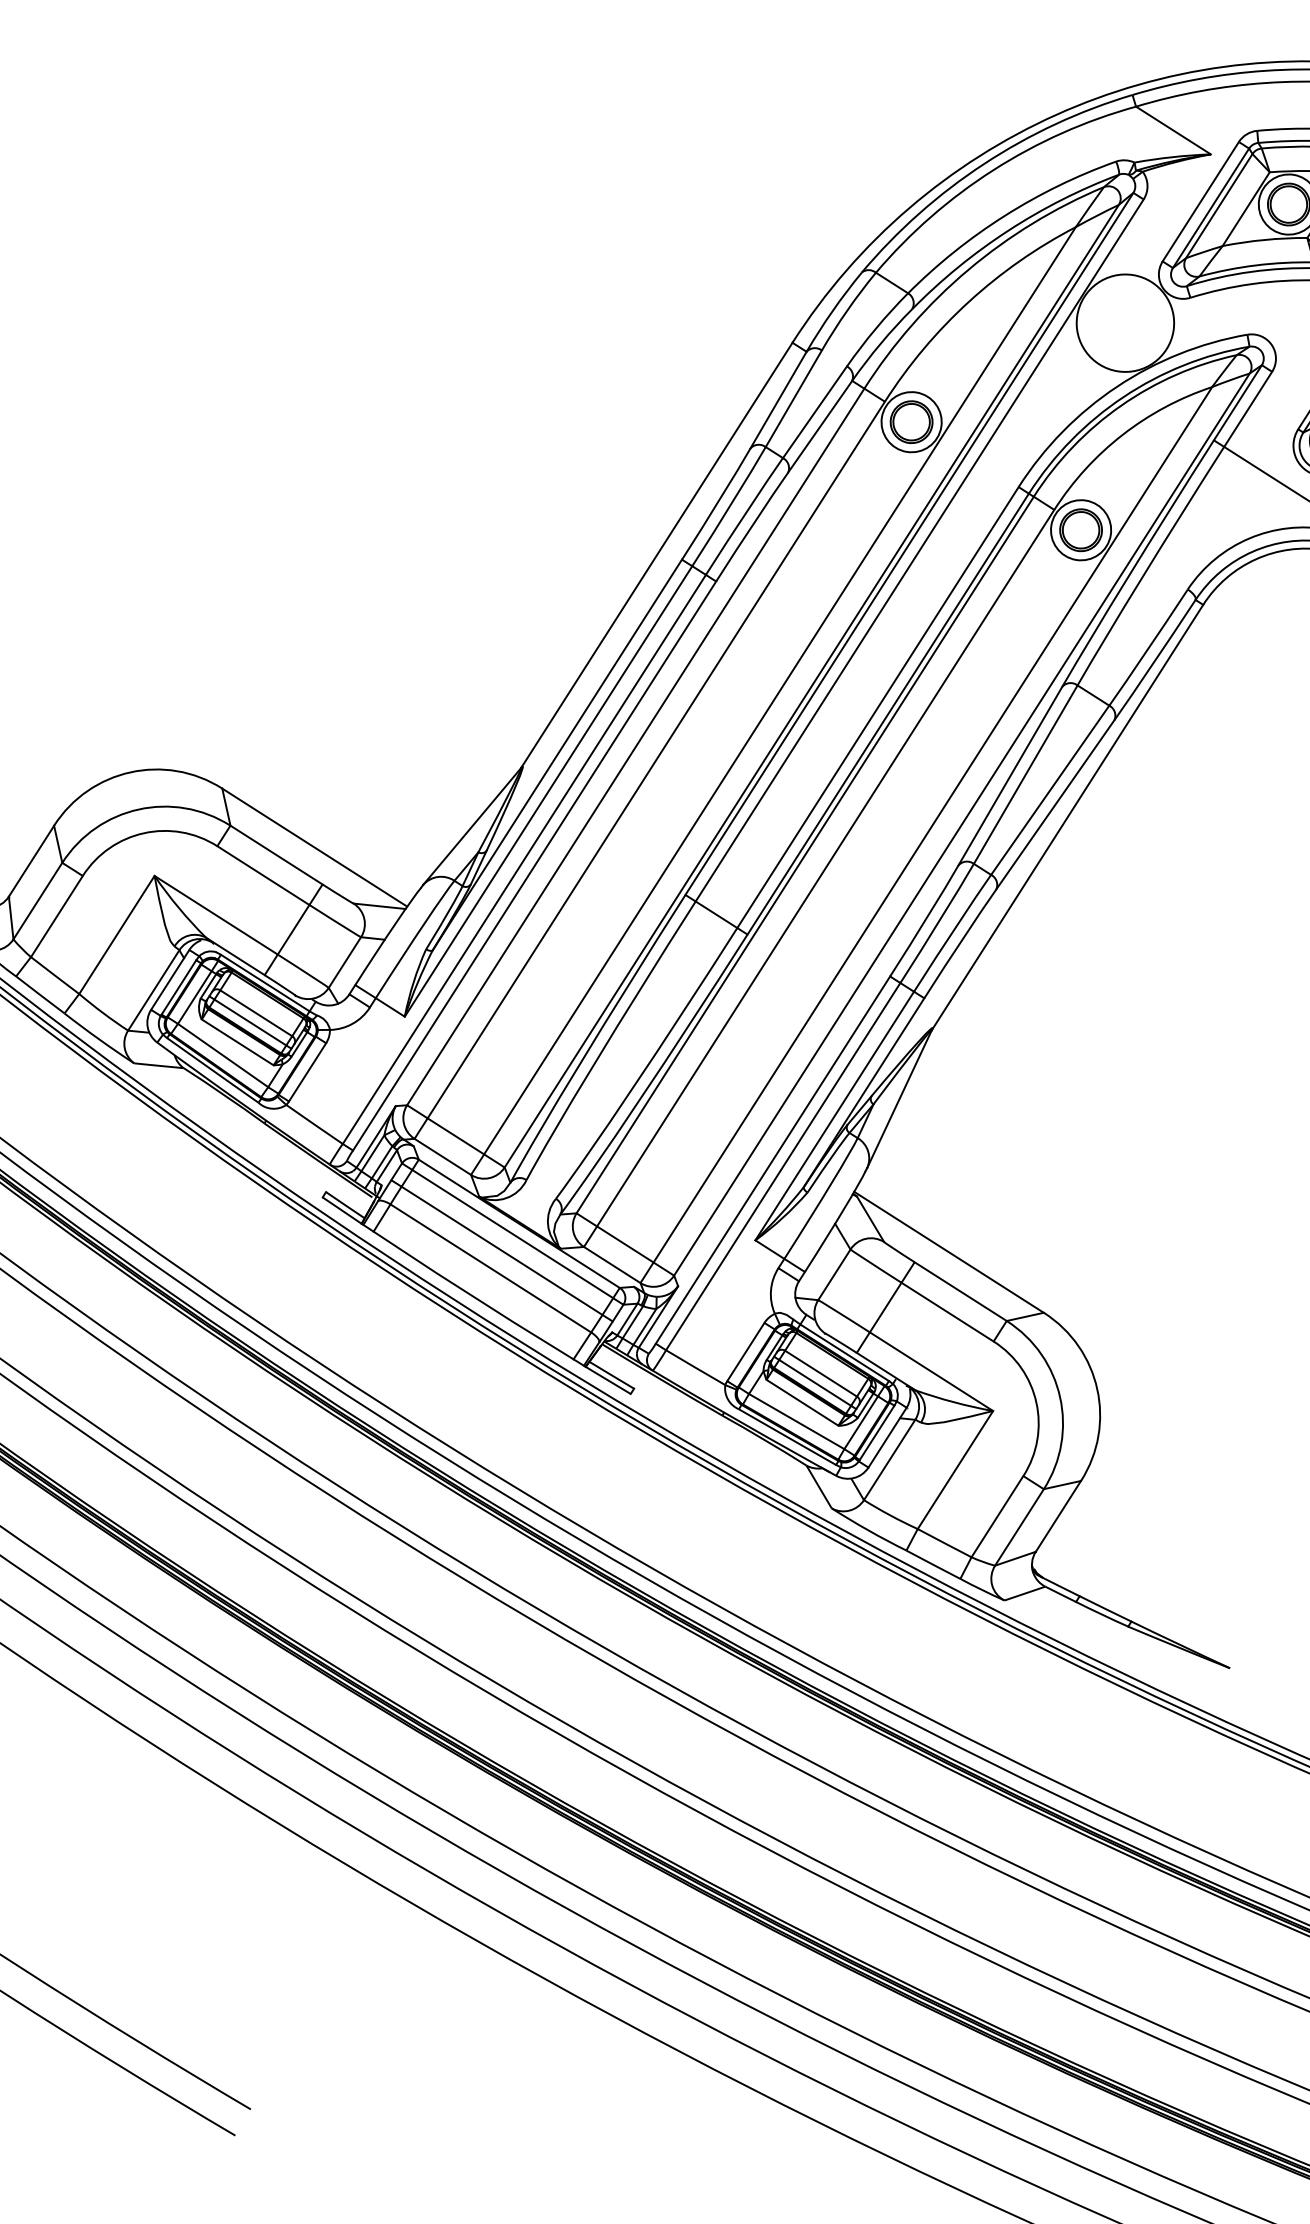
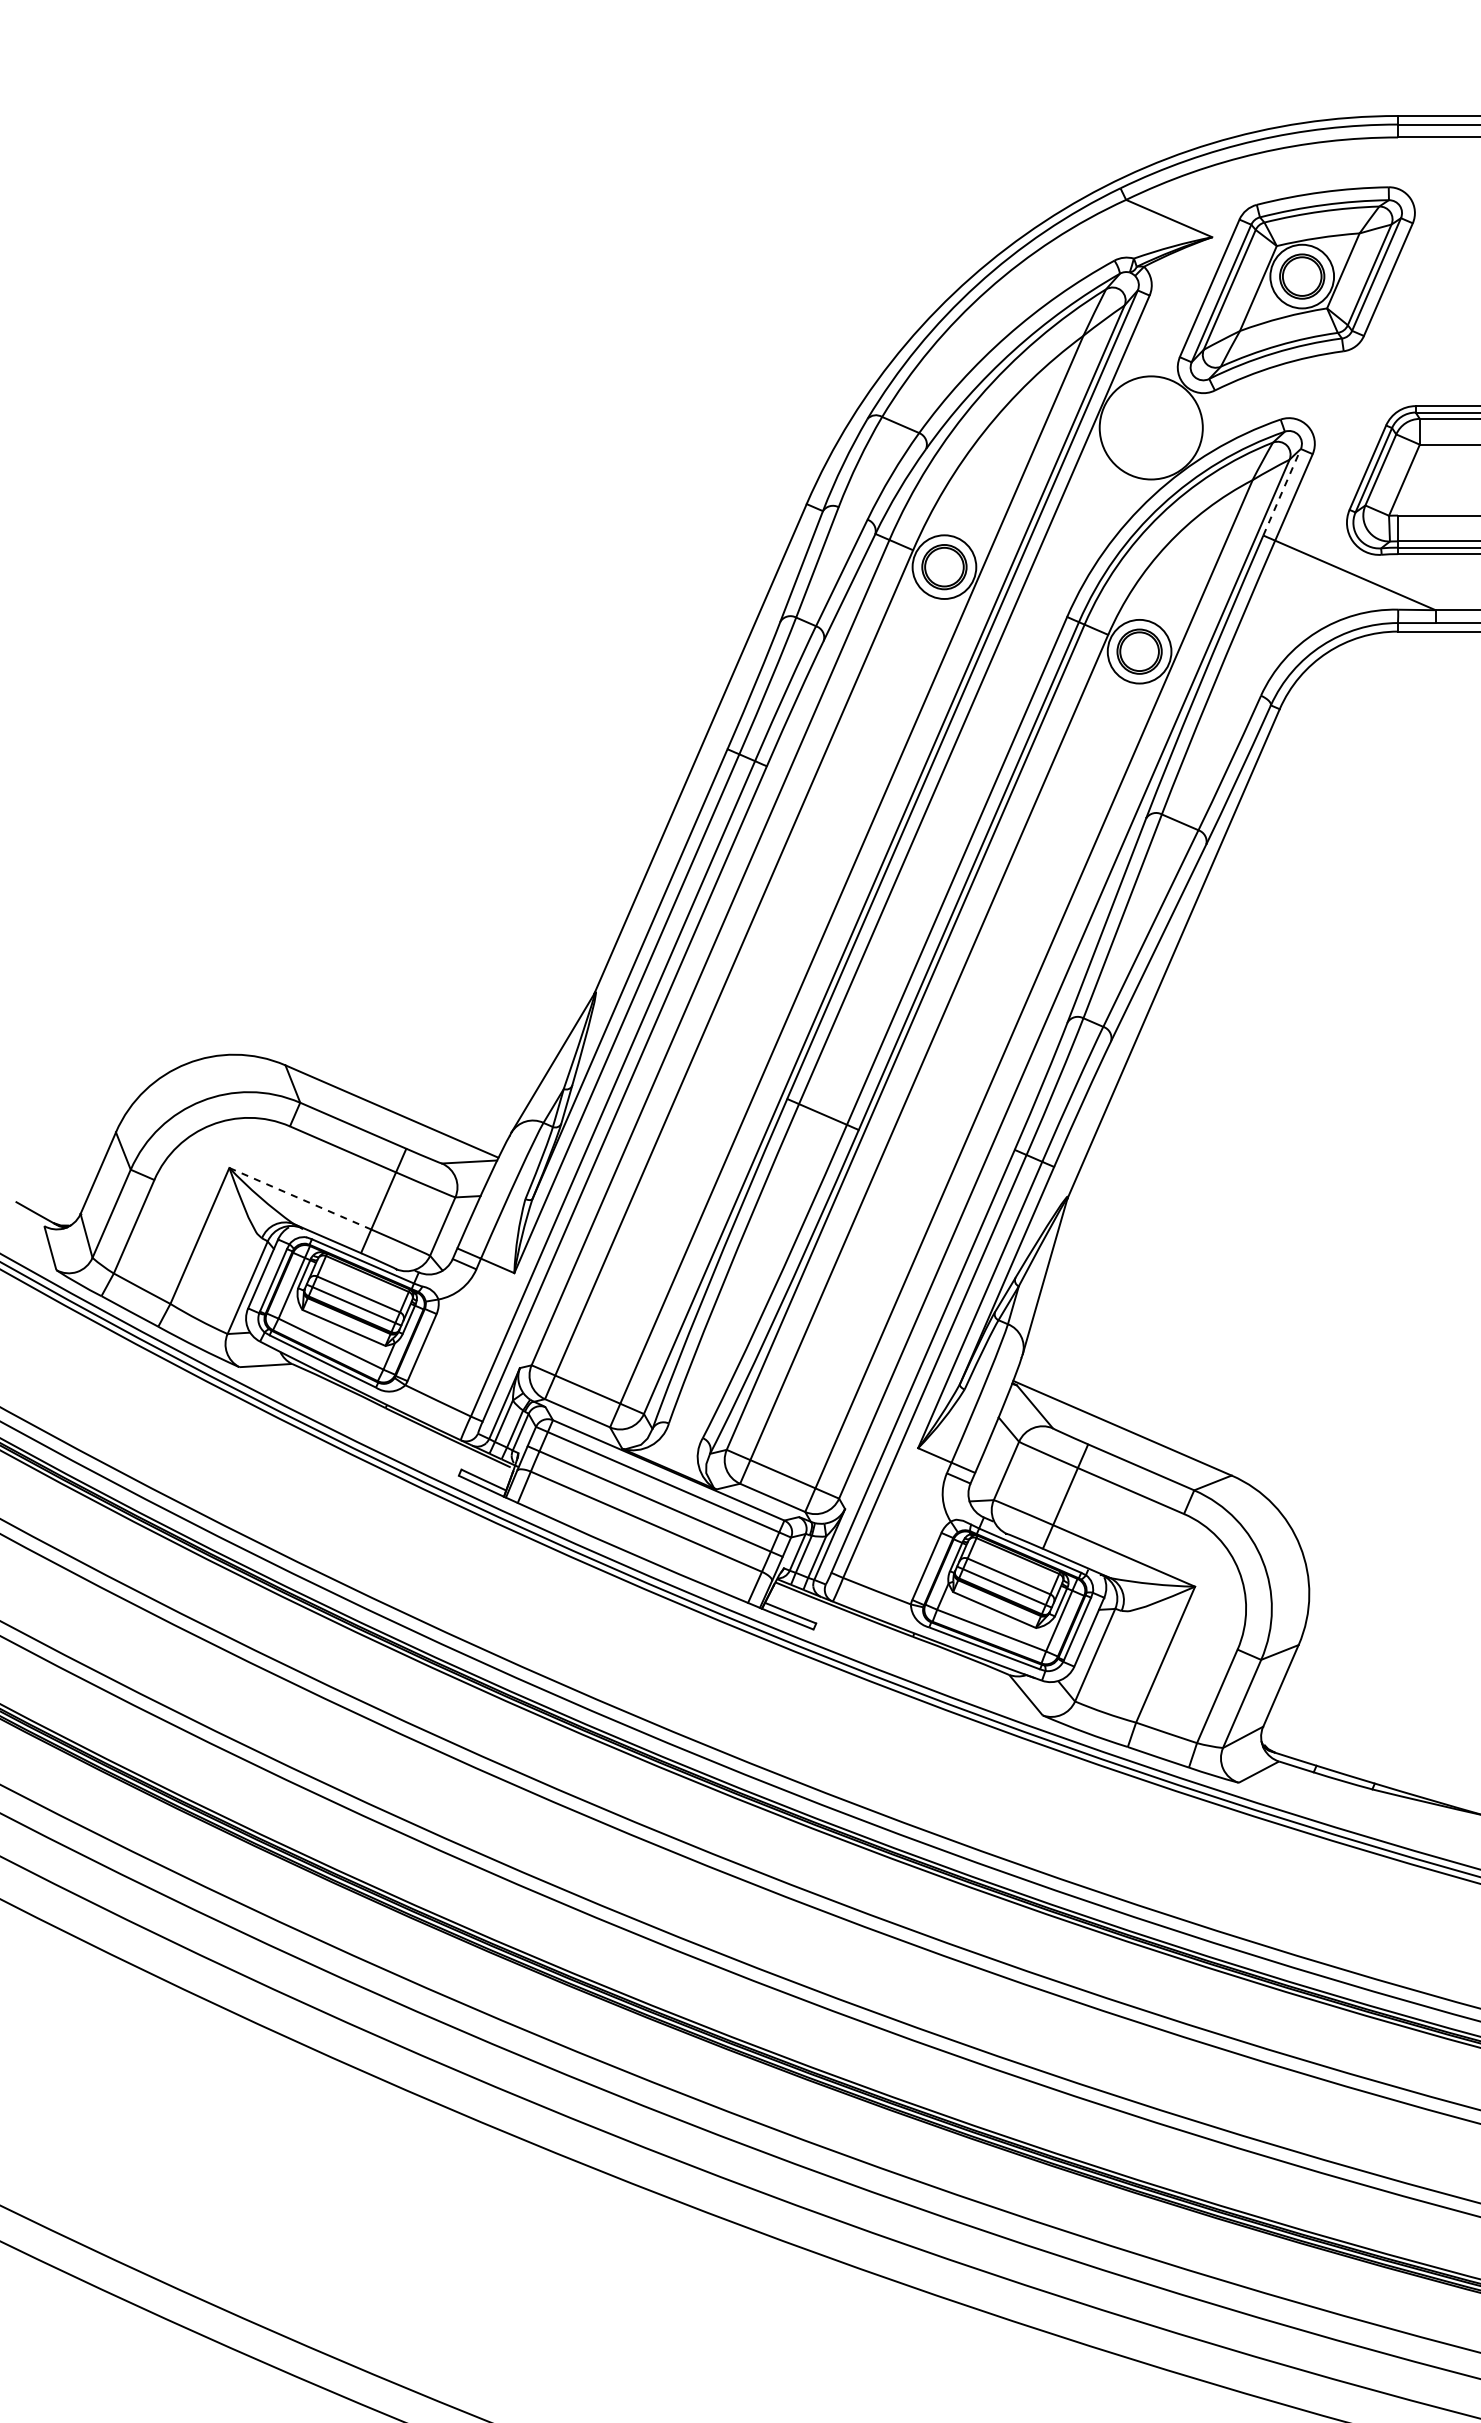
line: (1238, 402) -> (1282, 491), solid -> dashed
line: (216, 915) -> (300, 1198), solid -> dashed

